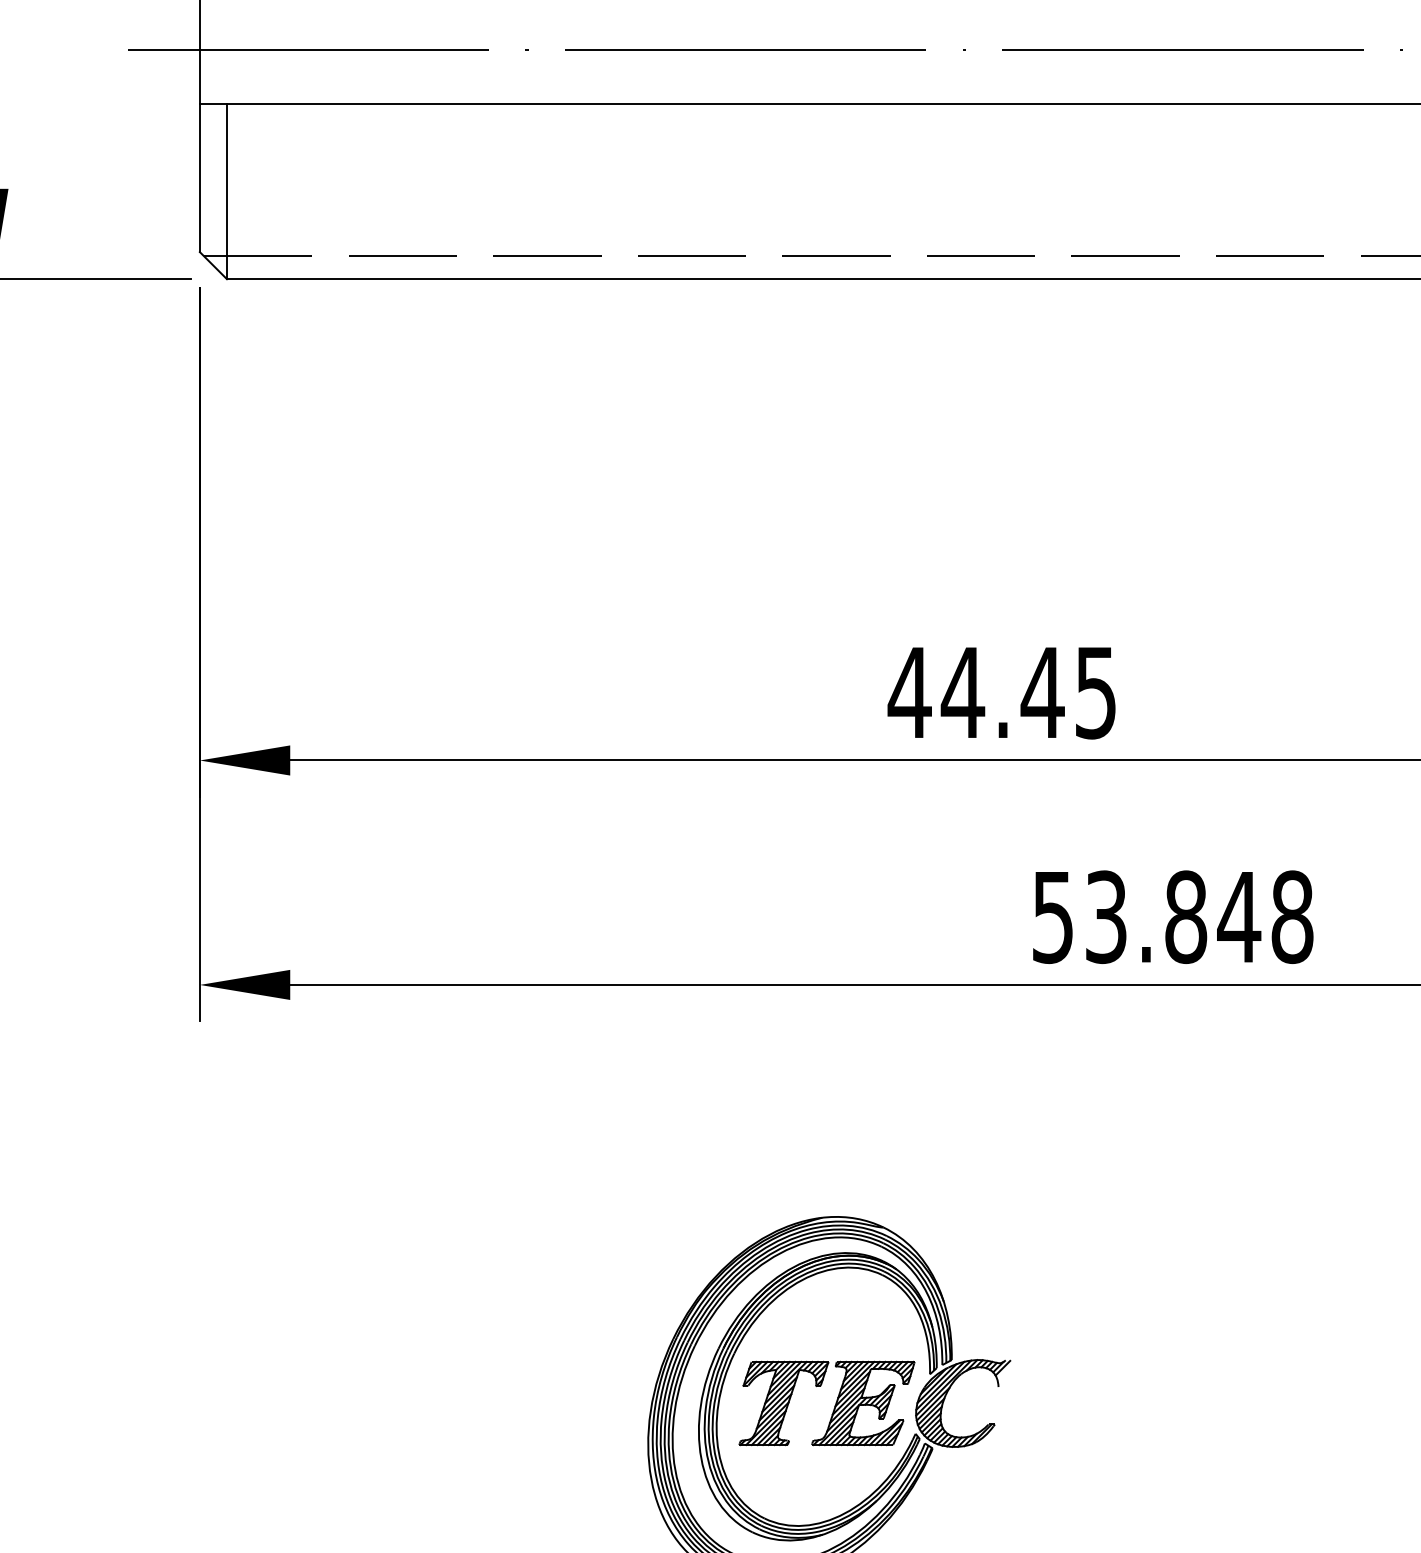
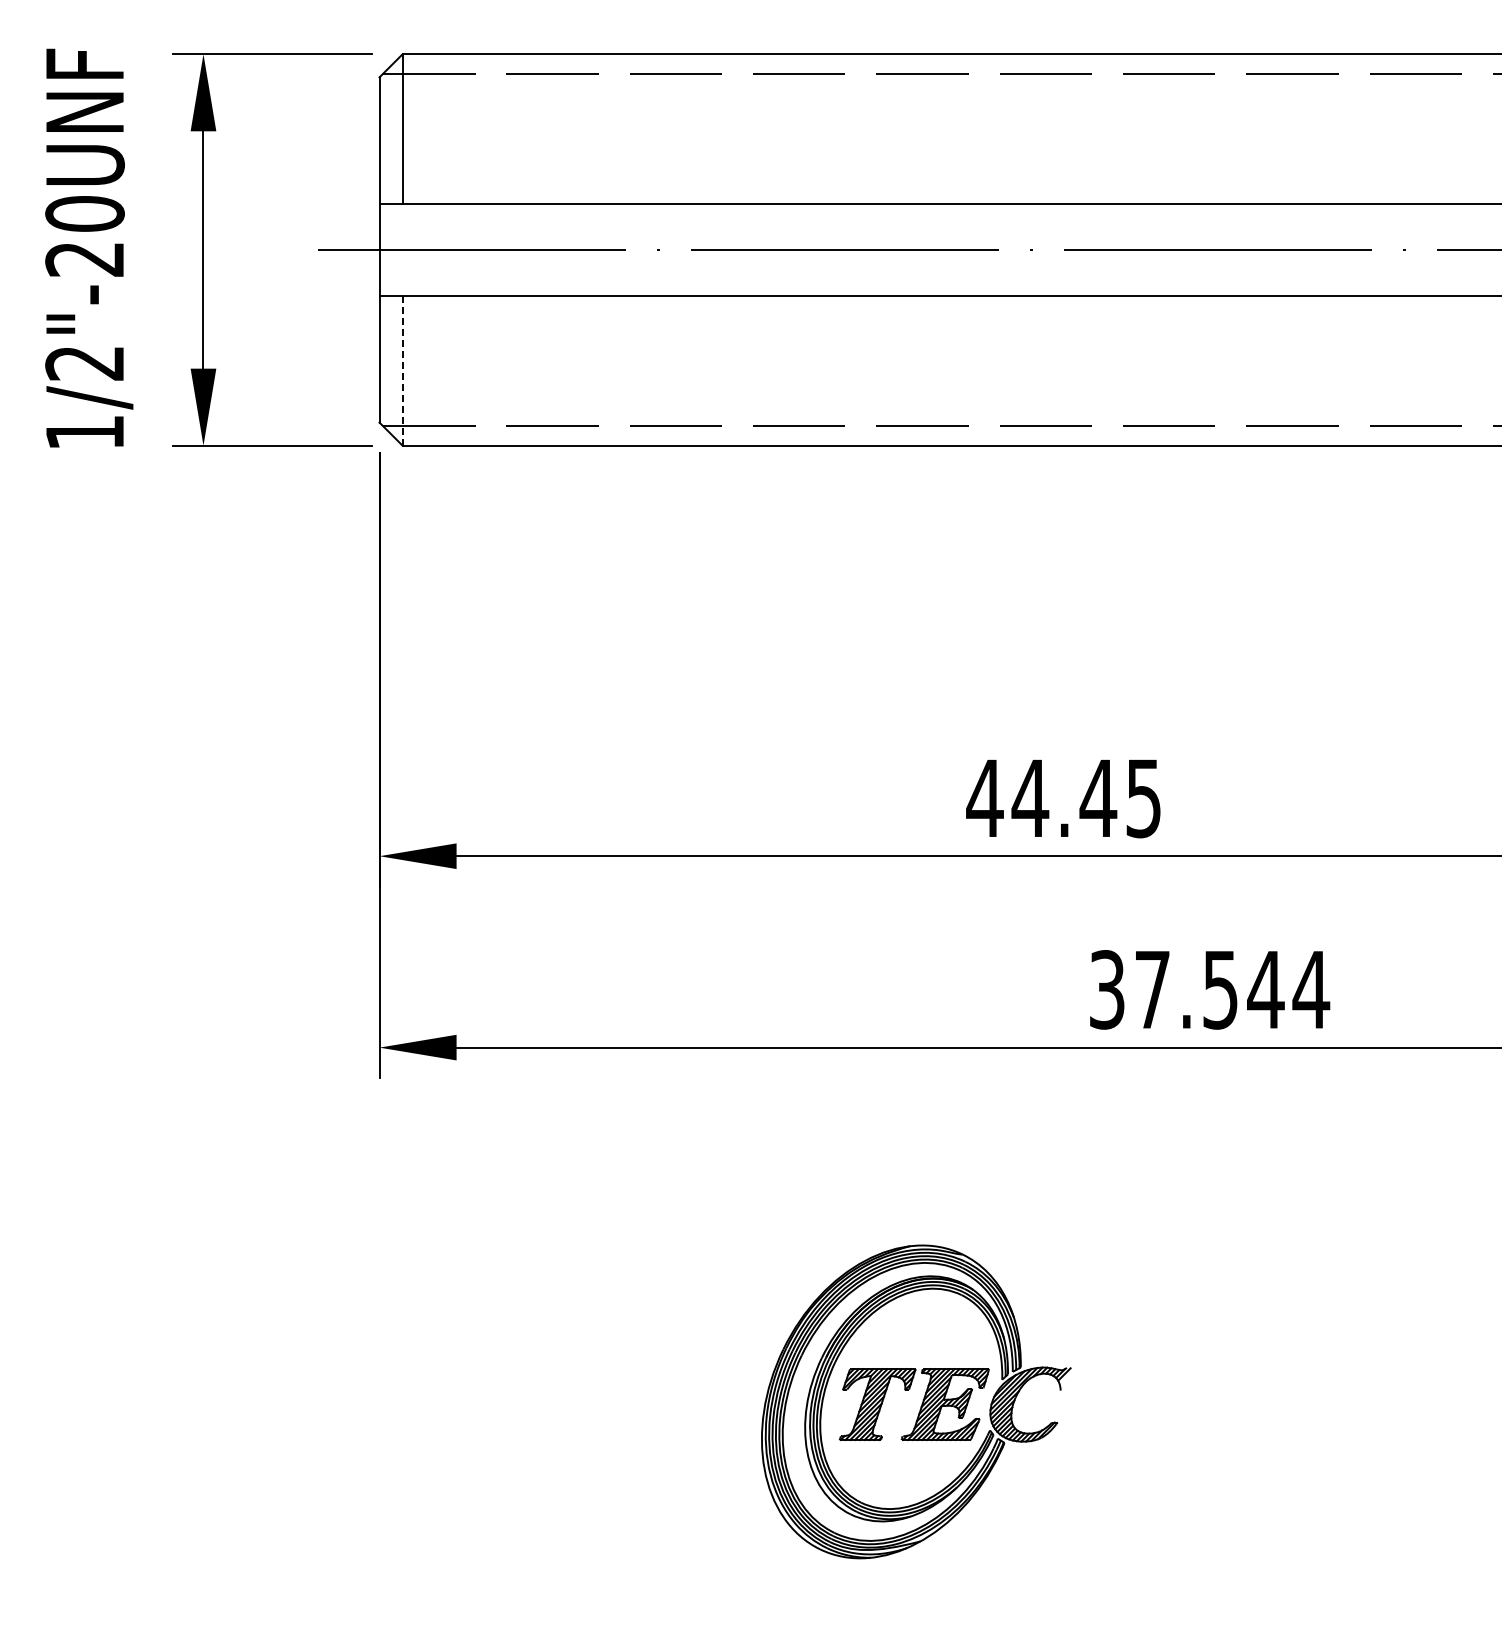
line: (226, 191) -> (402, 370), solid -> dashed
text: (1174, 916) -> (1210, 989), 53.848 -> 37.544

